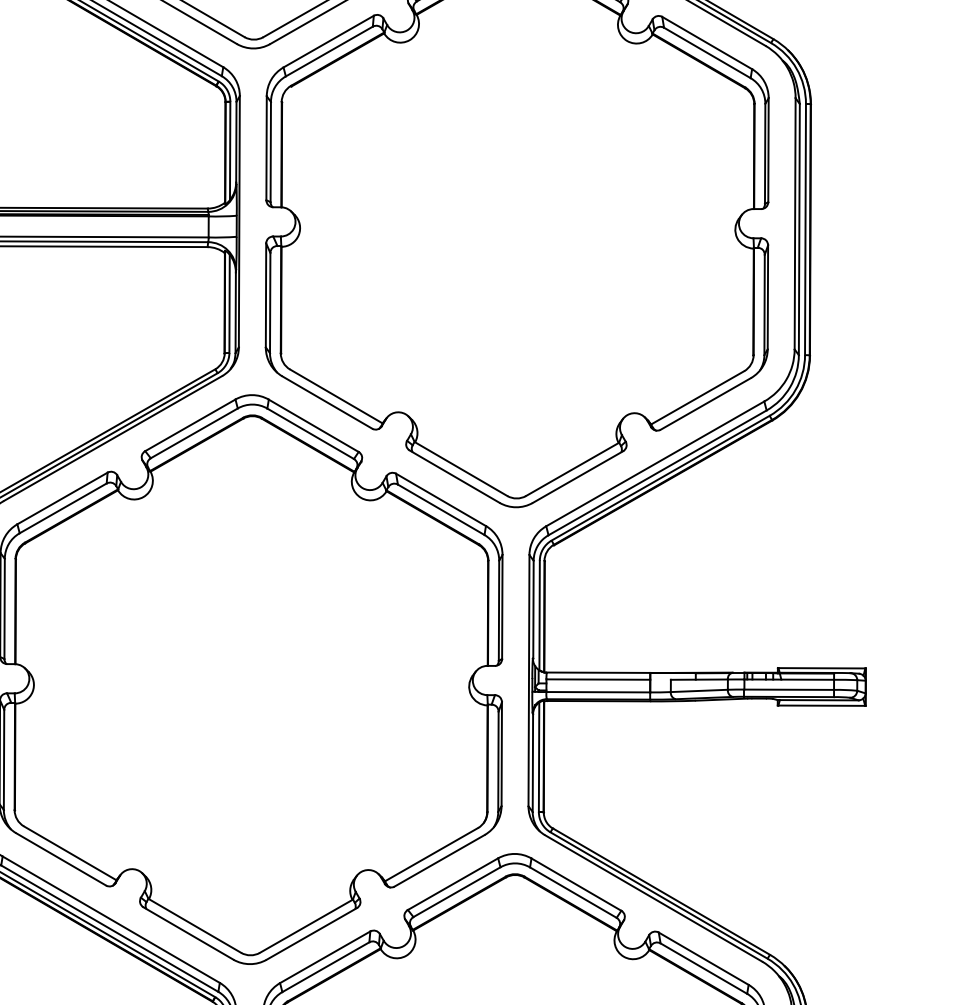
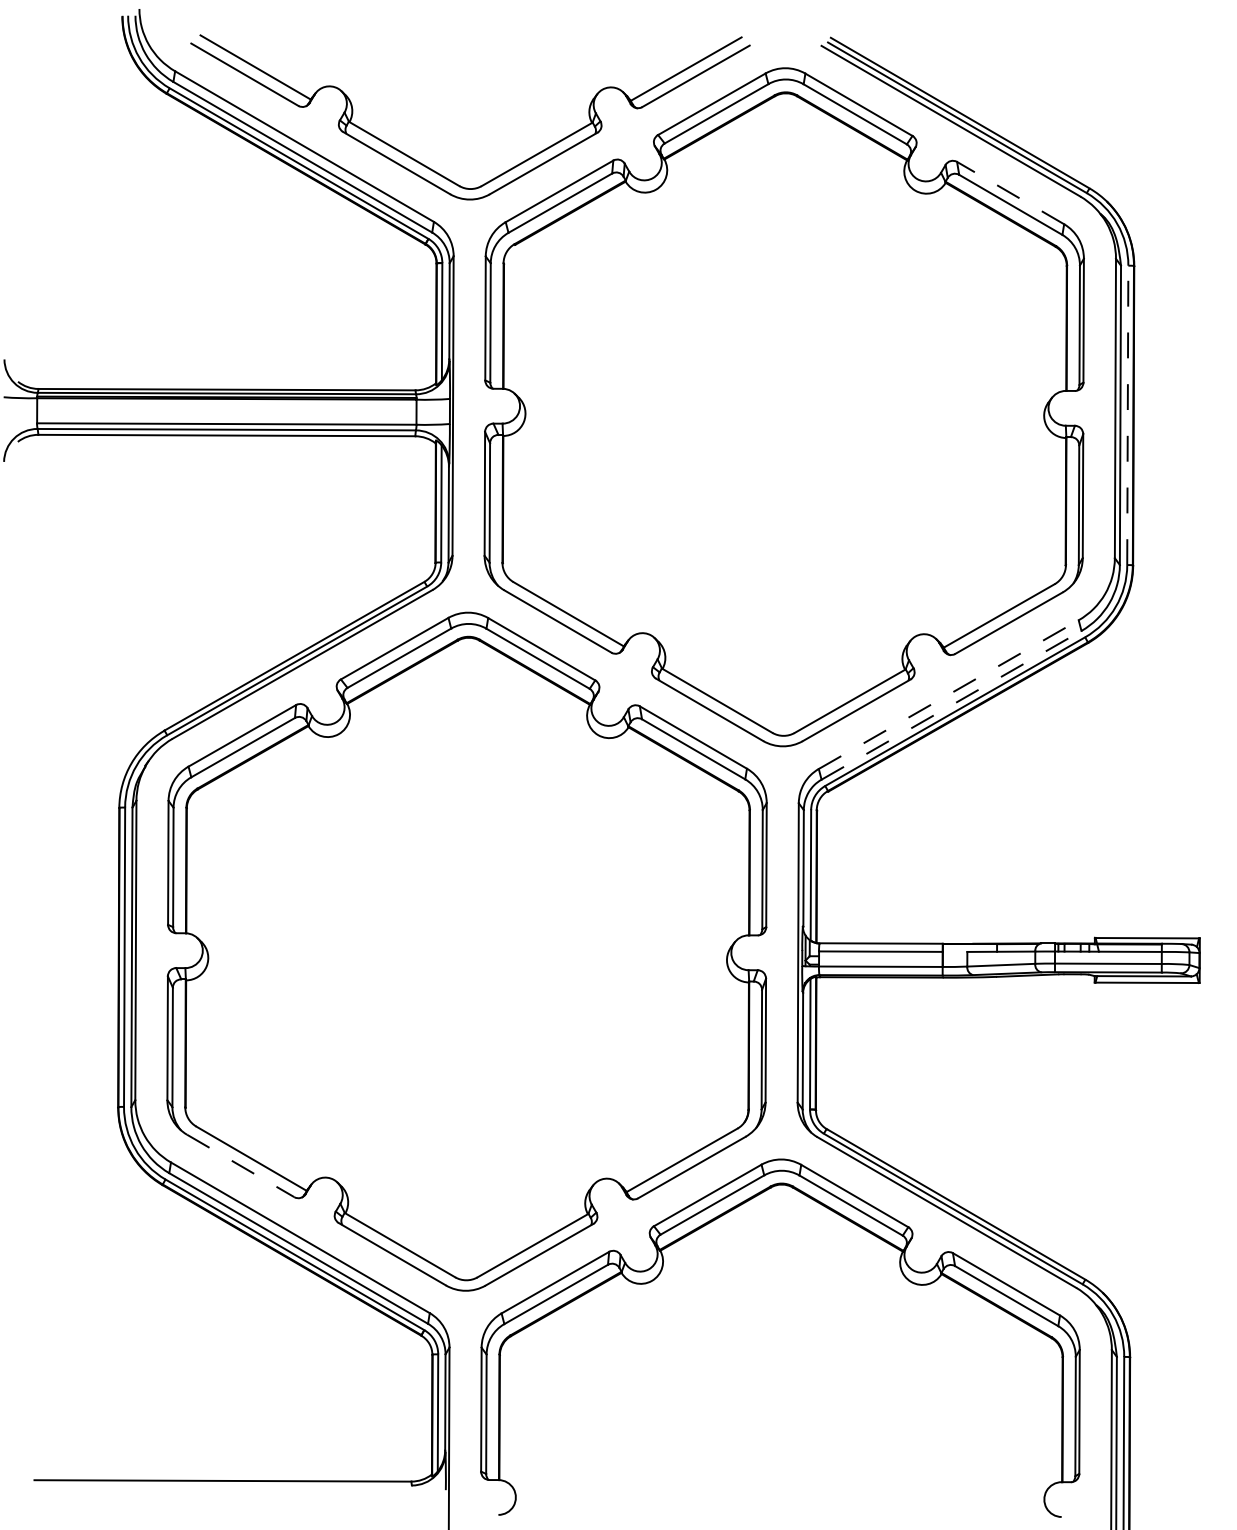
line: (707, 43) -> (1010, 193), solid -> dashed
line: (805, 229) -> (1127, 415), solid -> dashed
line: (655, 463) -> (948, 694), solid -> dashed
line: (657, 473) -> (951, 705), solid -> dashed
line: (60, 859) -> (240, 1165), solid -> dashed

